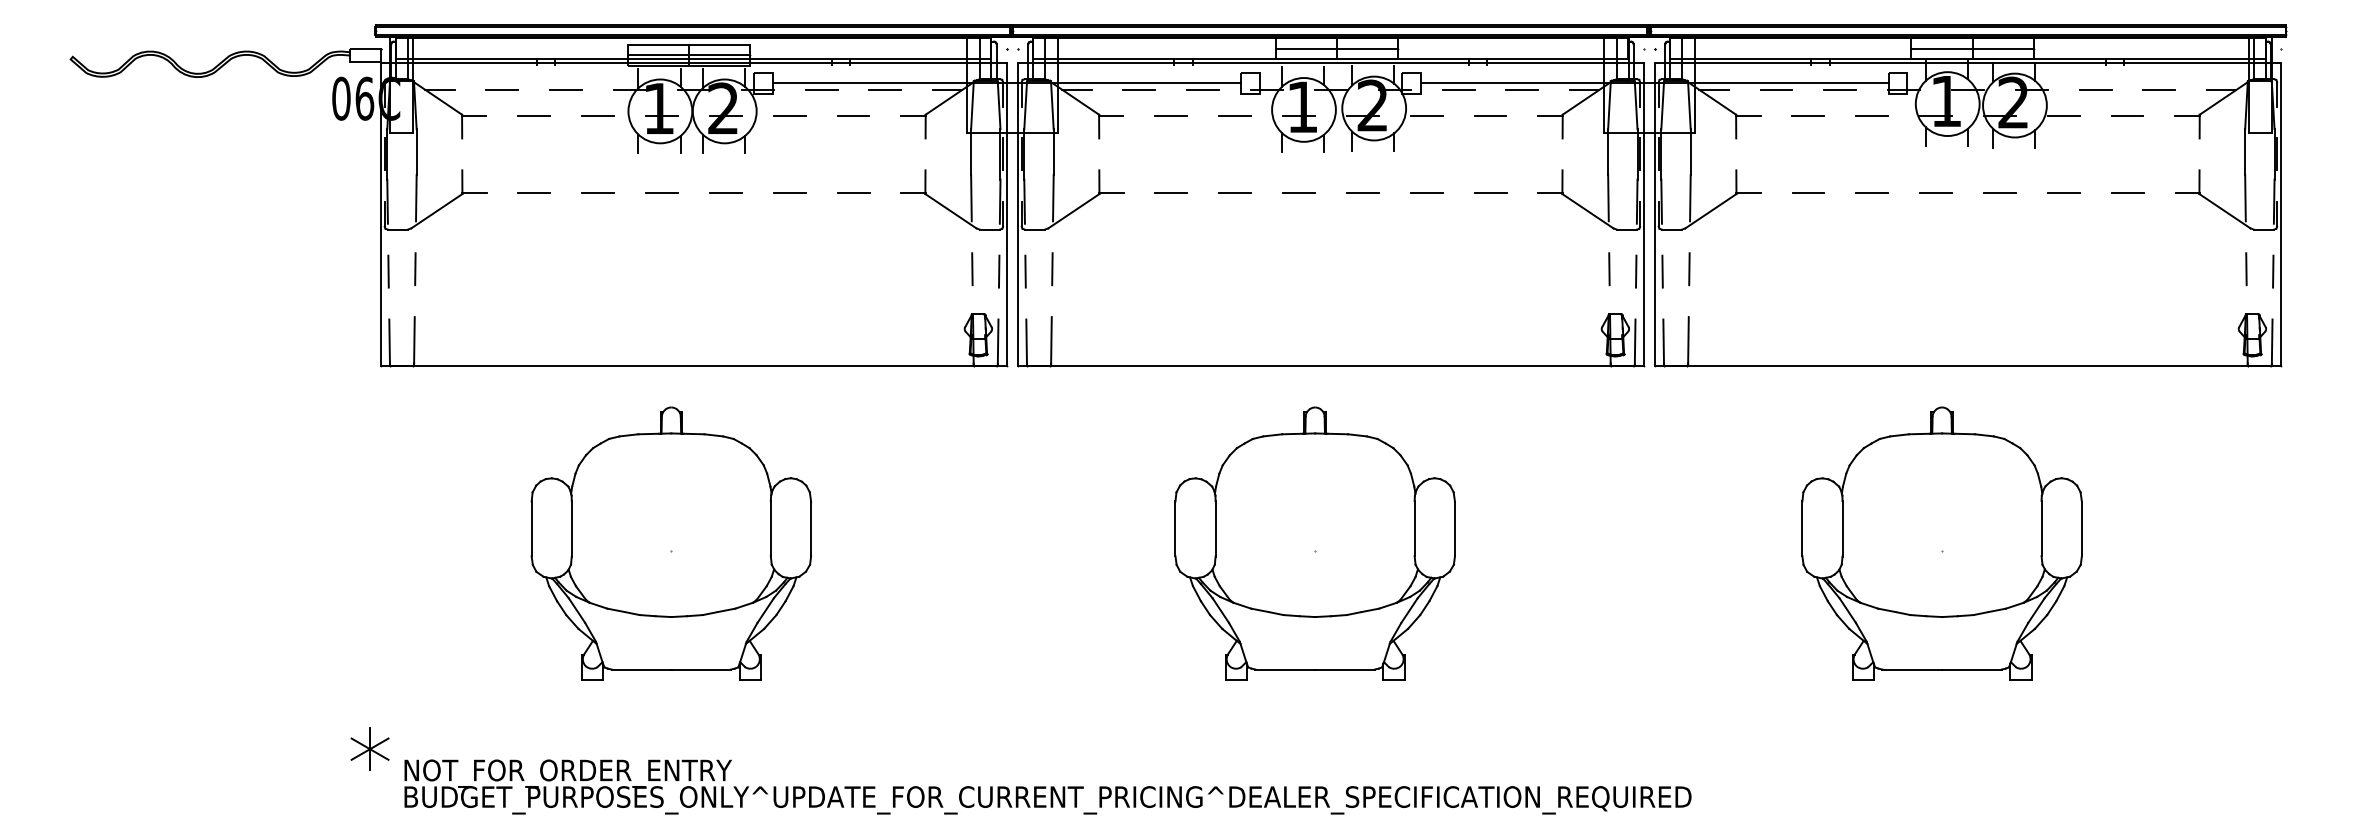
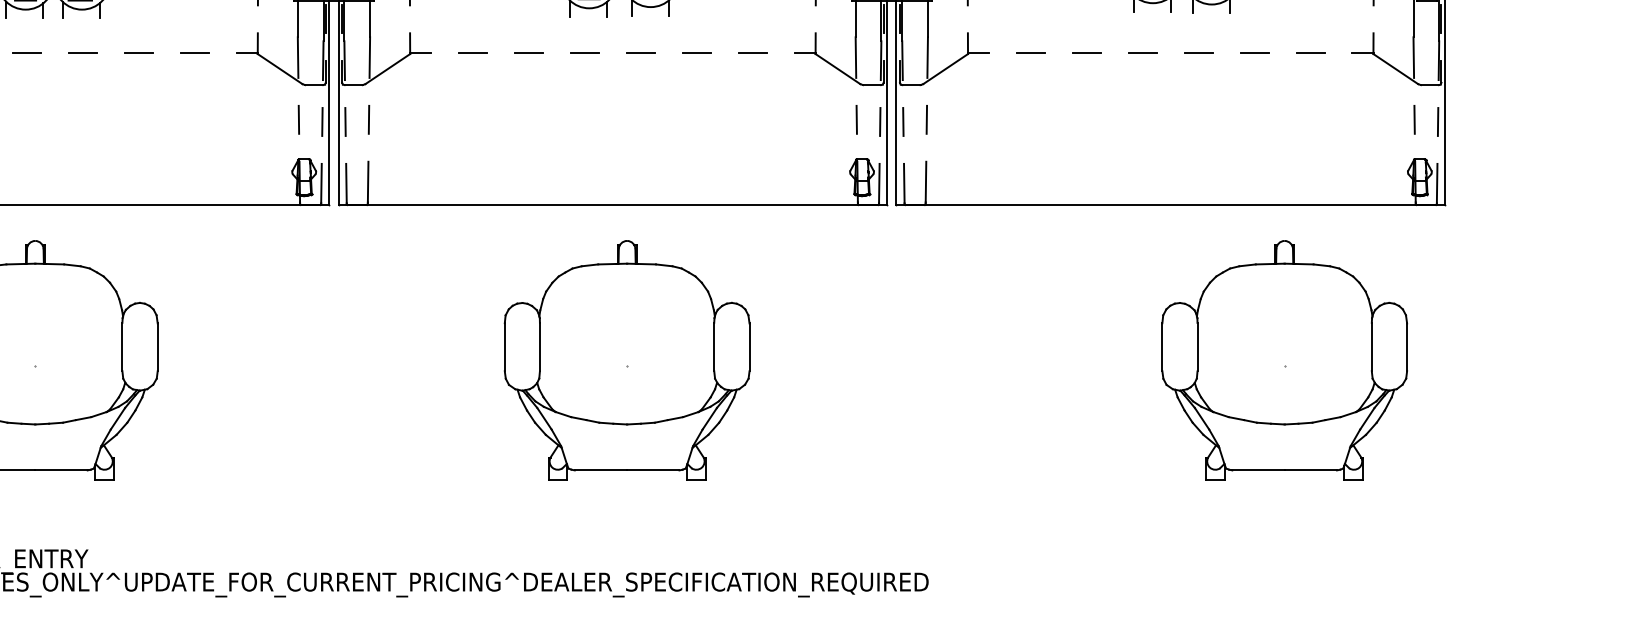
part: (1314, 543) -> (626, 360), moved
part: (1941, 543) -> (1284, 360), moved

